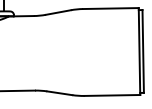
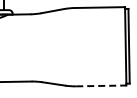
line: (112, 94) -> (101, 85), solid -> dashed

